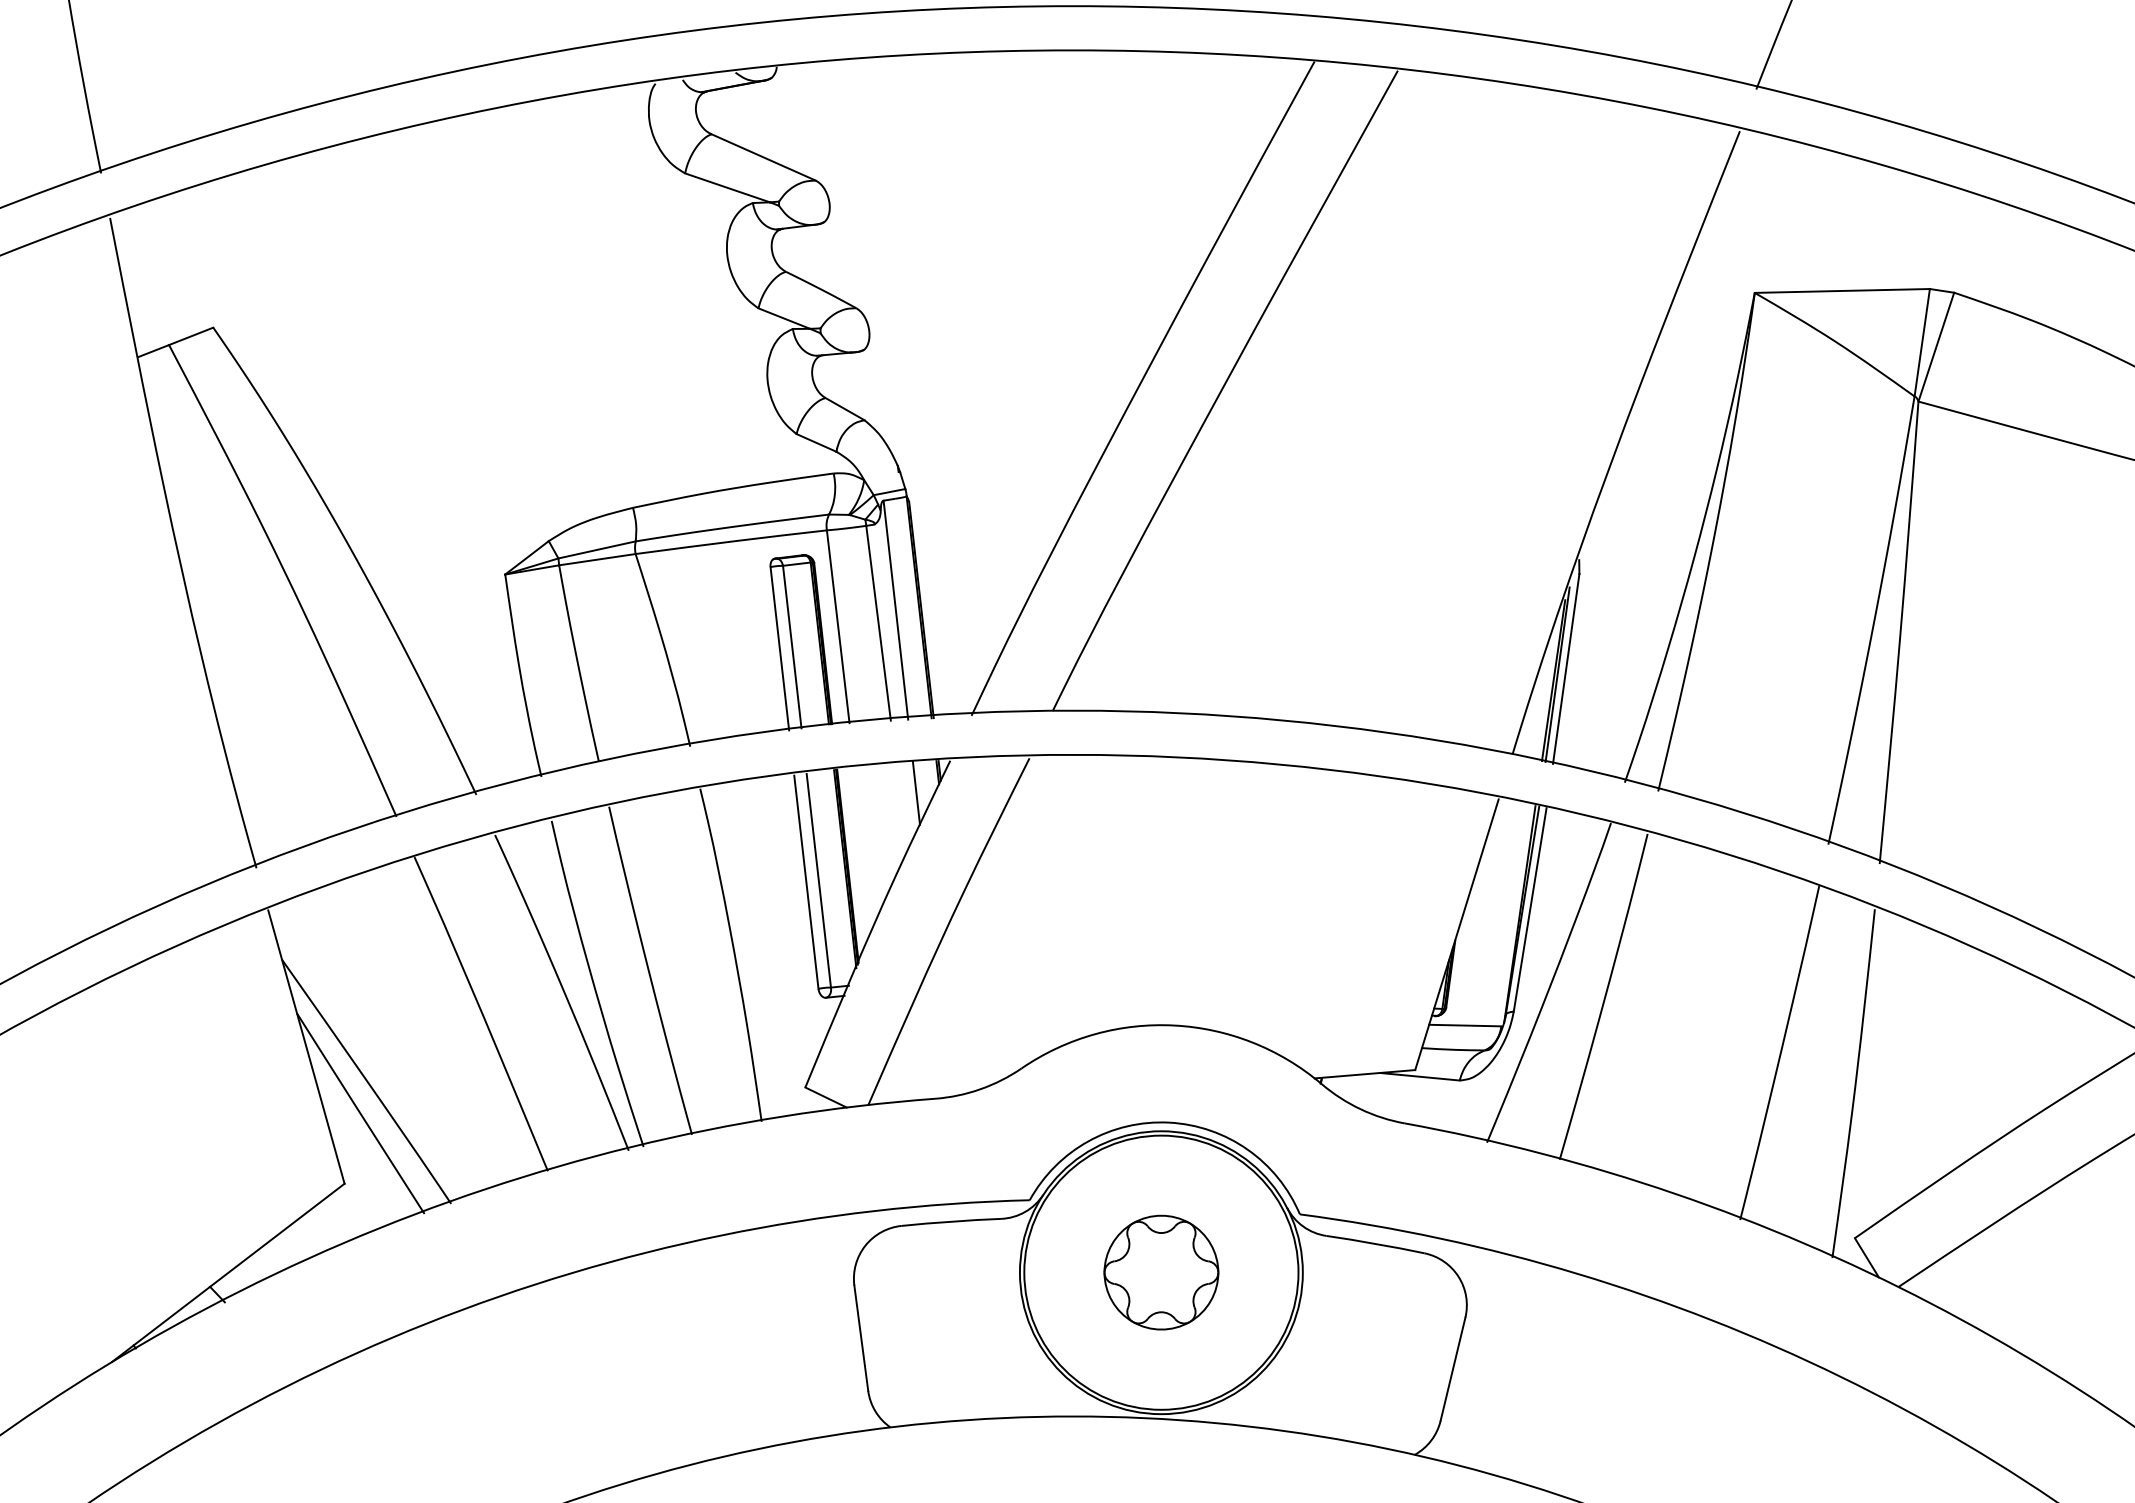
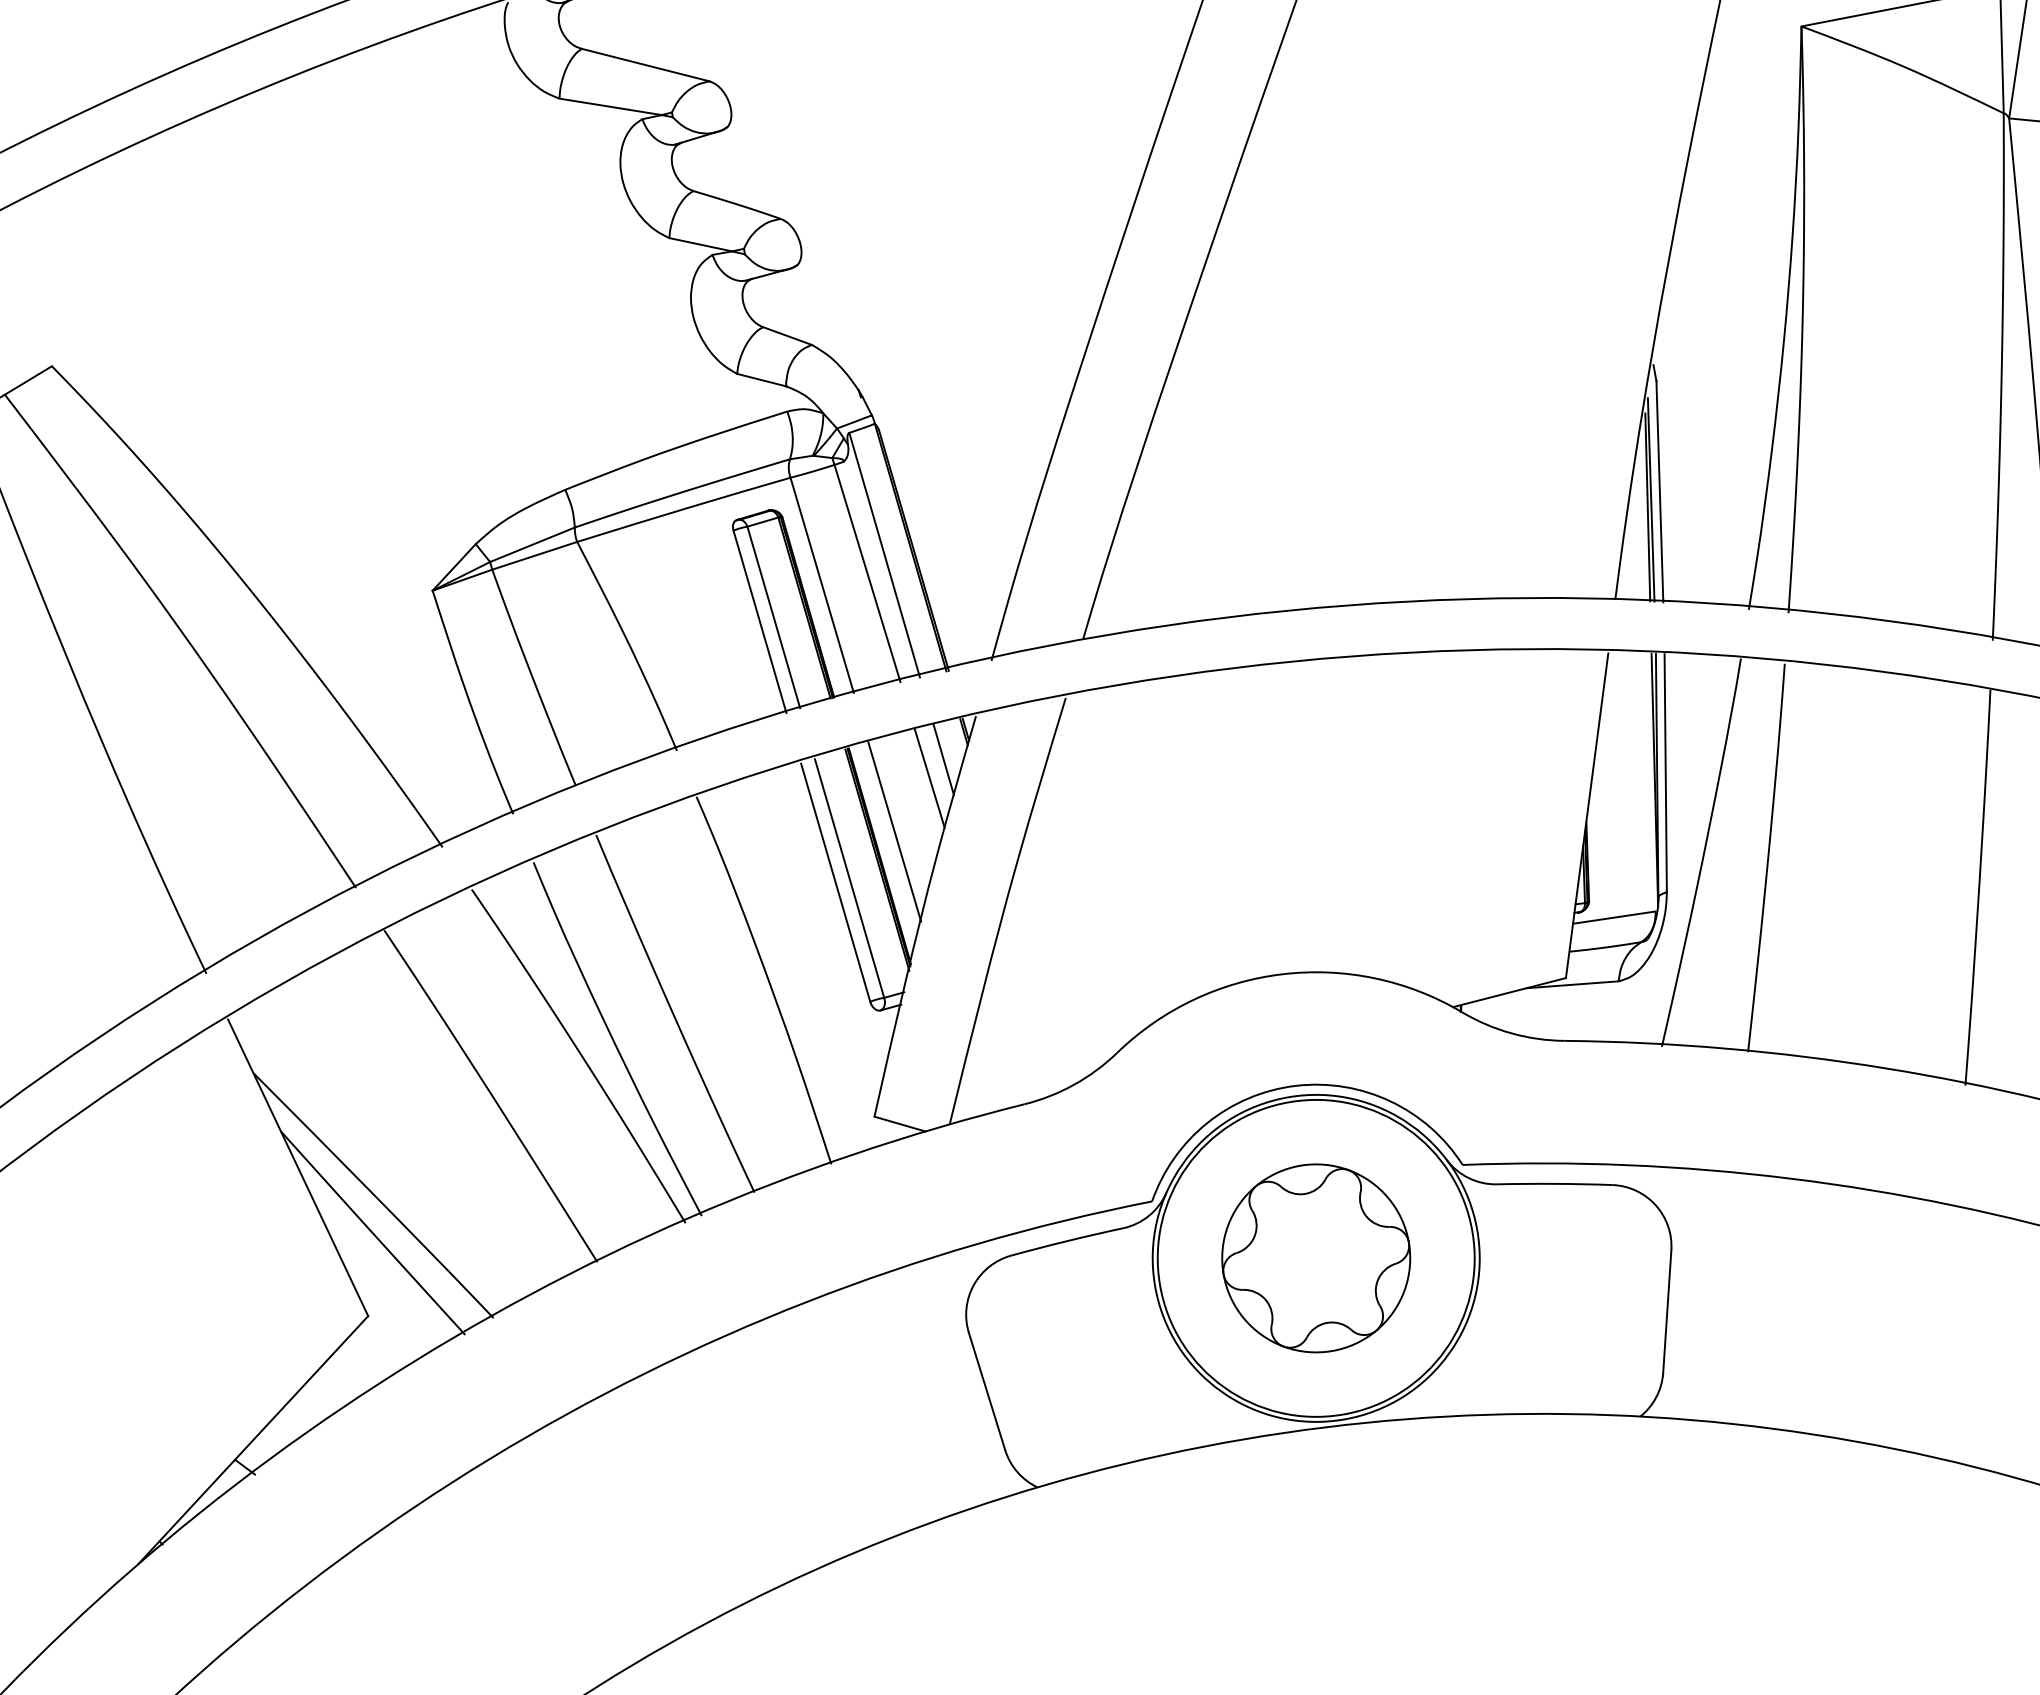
line: (901, 806) -> (929, 777), added
line: (863, 847) -> (893, 831), added
part: (1161, 1272) -> (1316, 1258), size x1.43

